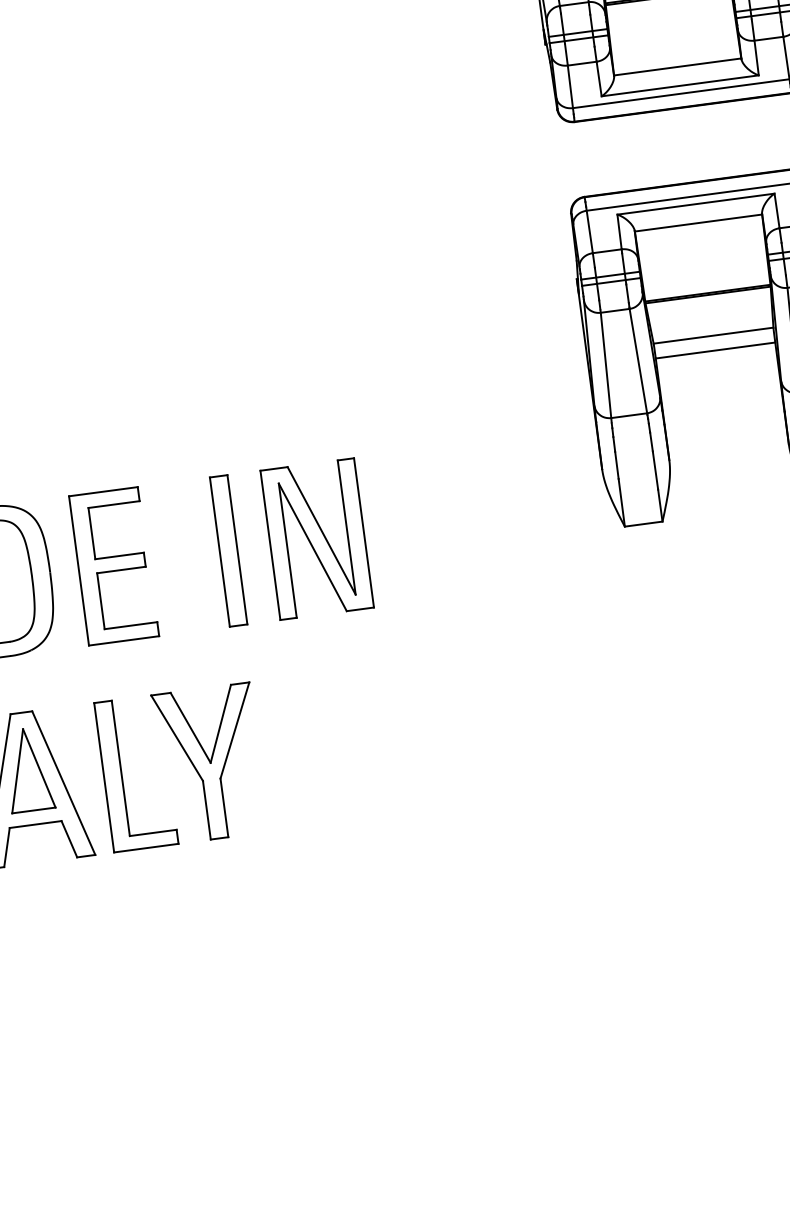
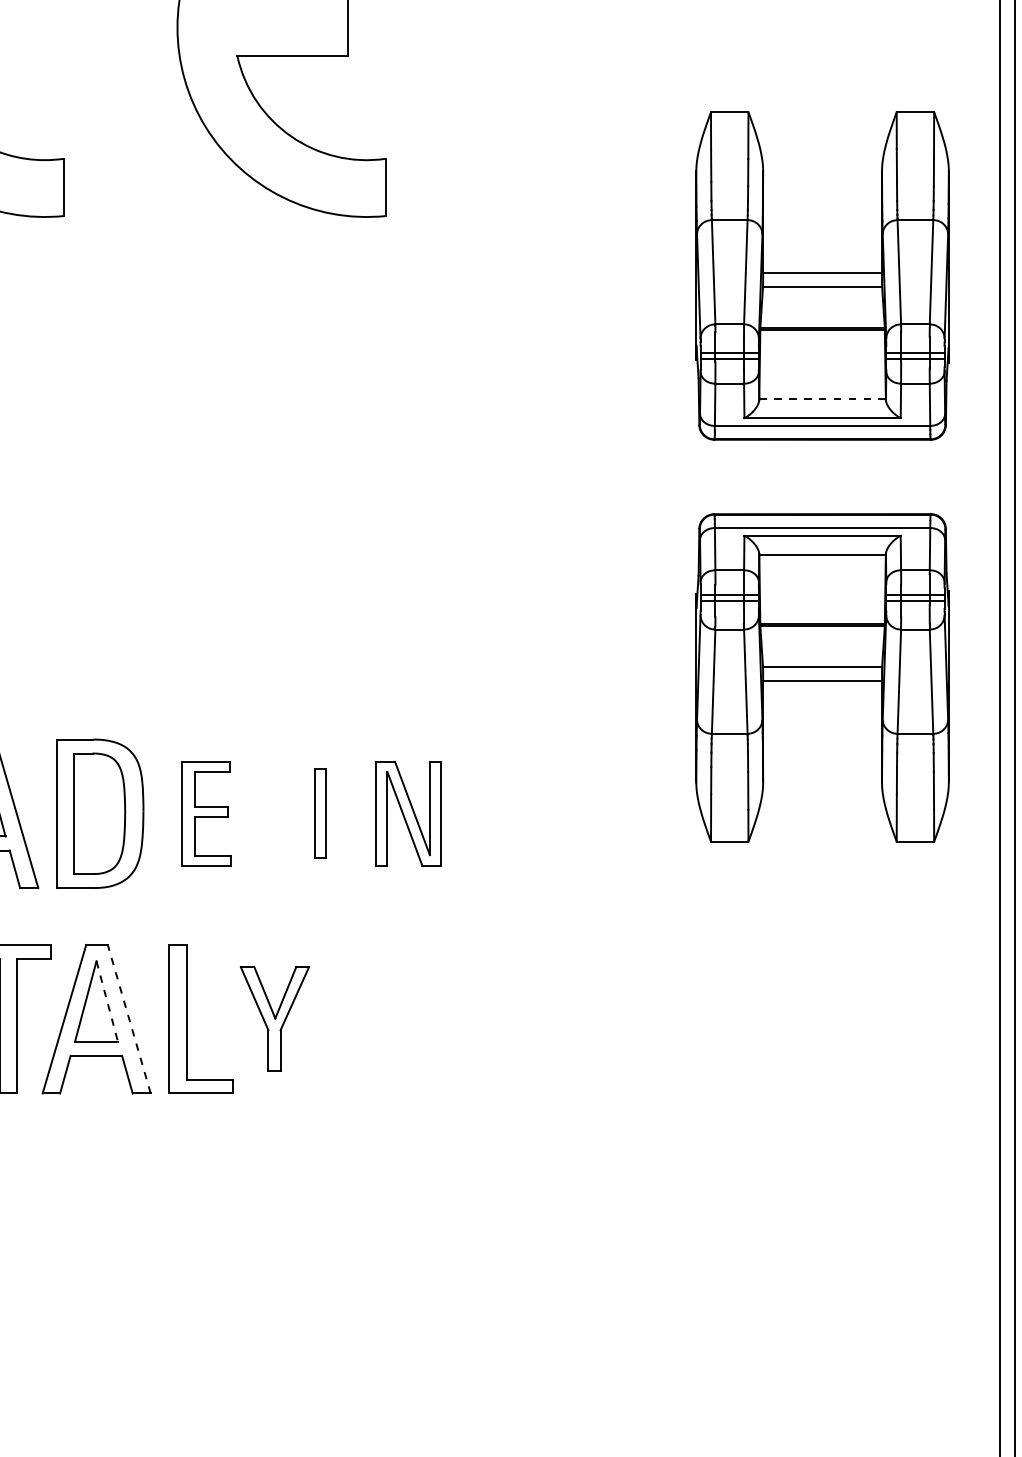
line: (677, 67) -> (822, 399), solid -> dashed
part: (316, 538) -> (408, 813), size x0.7
part: (228, 550) -> (320, 813), size x0.6
part: (113, 565) -> (206, 813), size x0.7
part: (209, 762) -> (274, 1018), size x0.7
line: (39, 768) -> (107, 1001), solid -> dashed
line: (63, 782) -> (129, 1018), solid -> dashed

